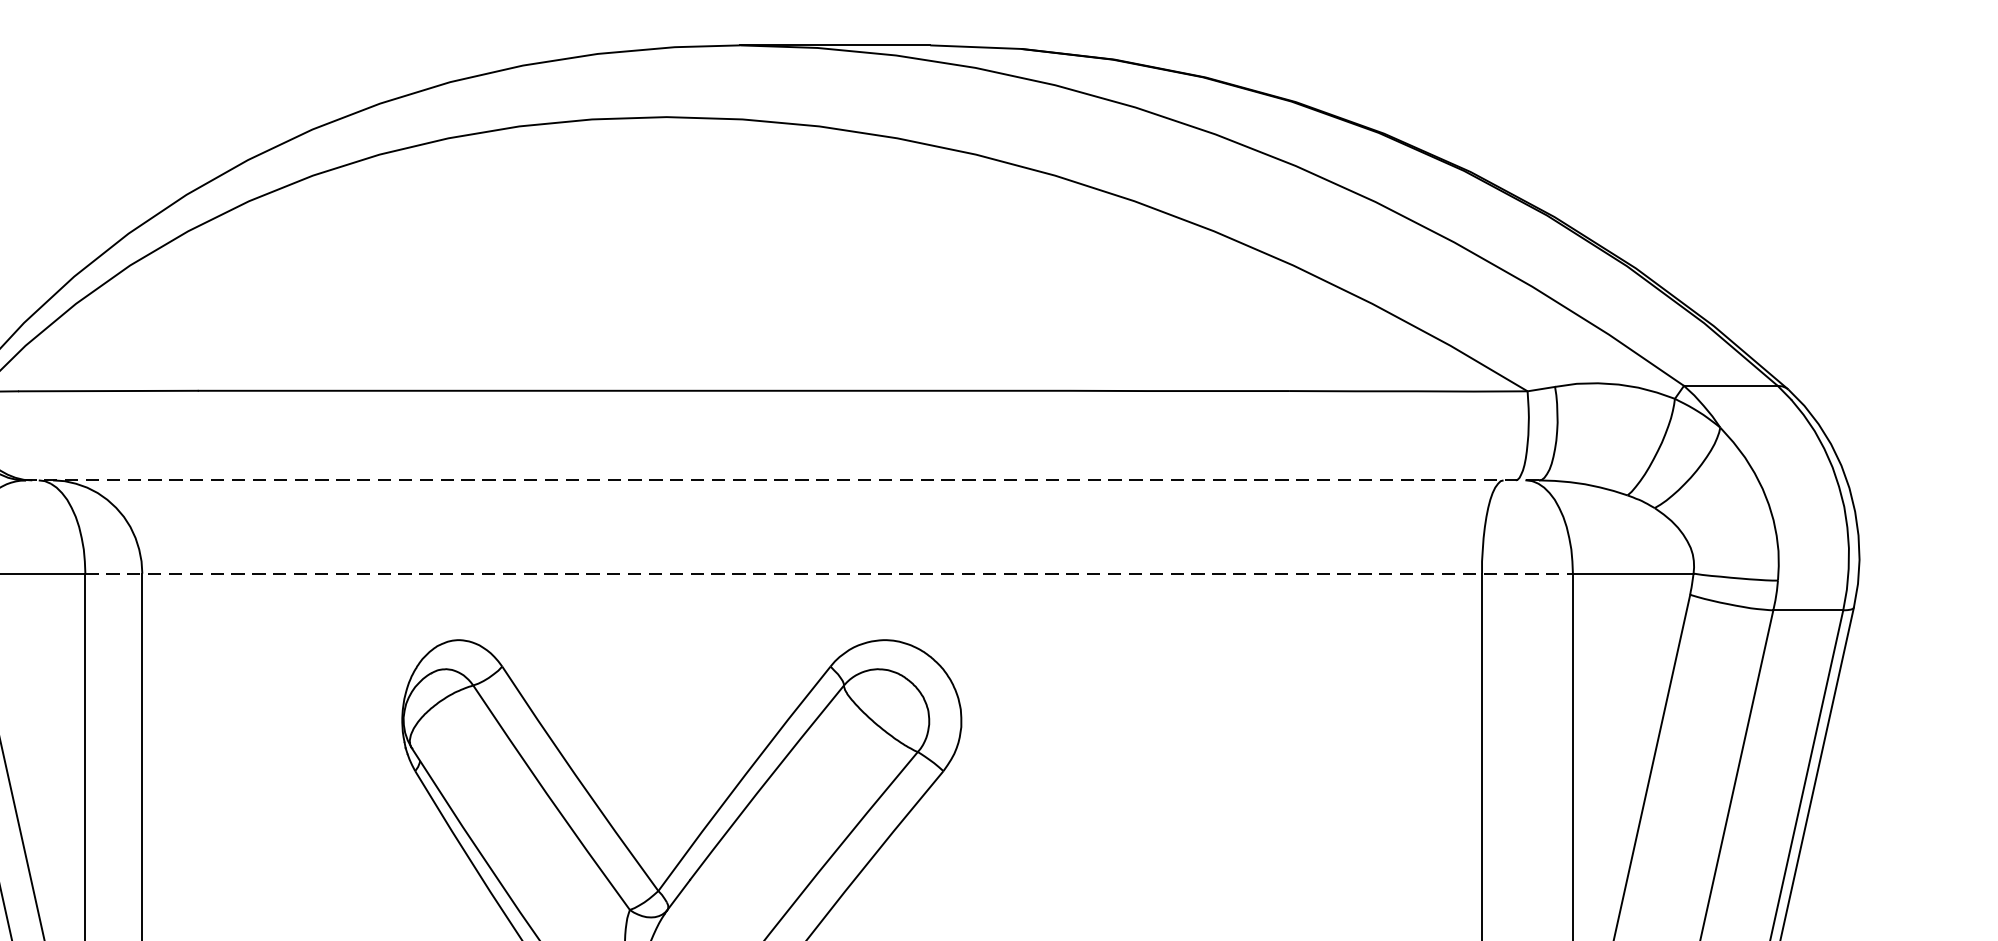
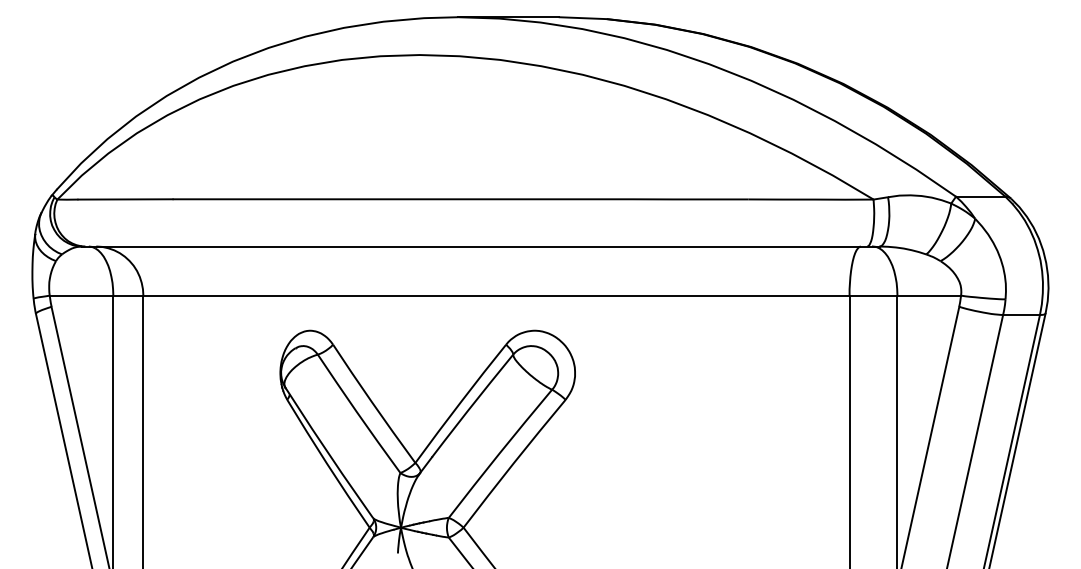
line: (781, 480) -> (480, 246), dashed -> solid
line: (829, 573) -> (505, 295), dashed -> solid

